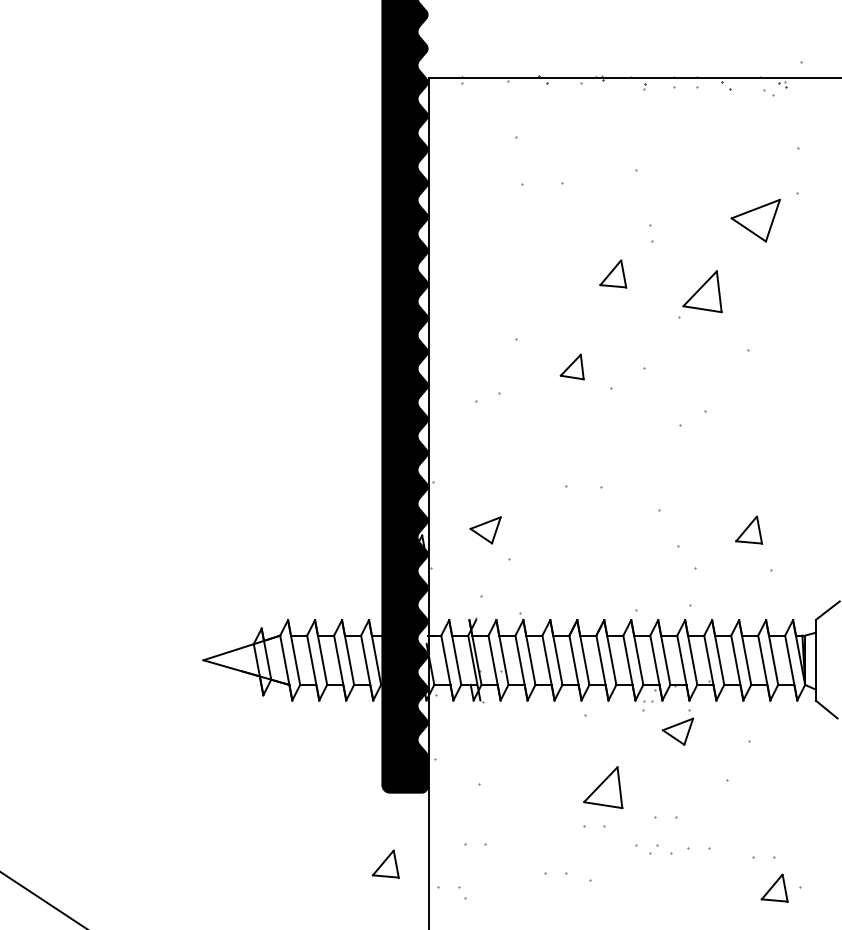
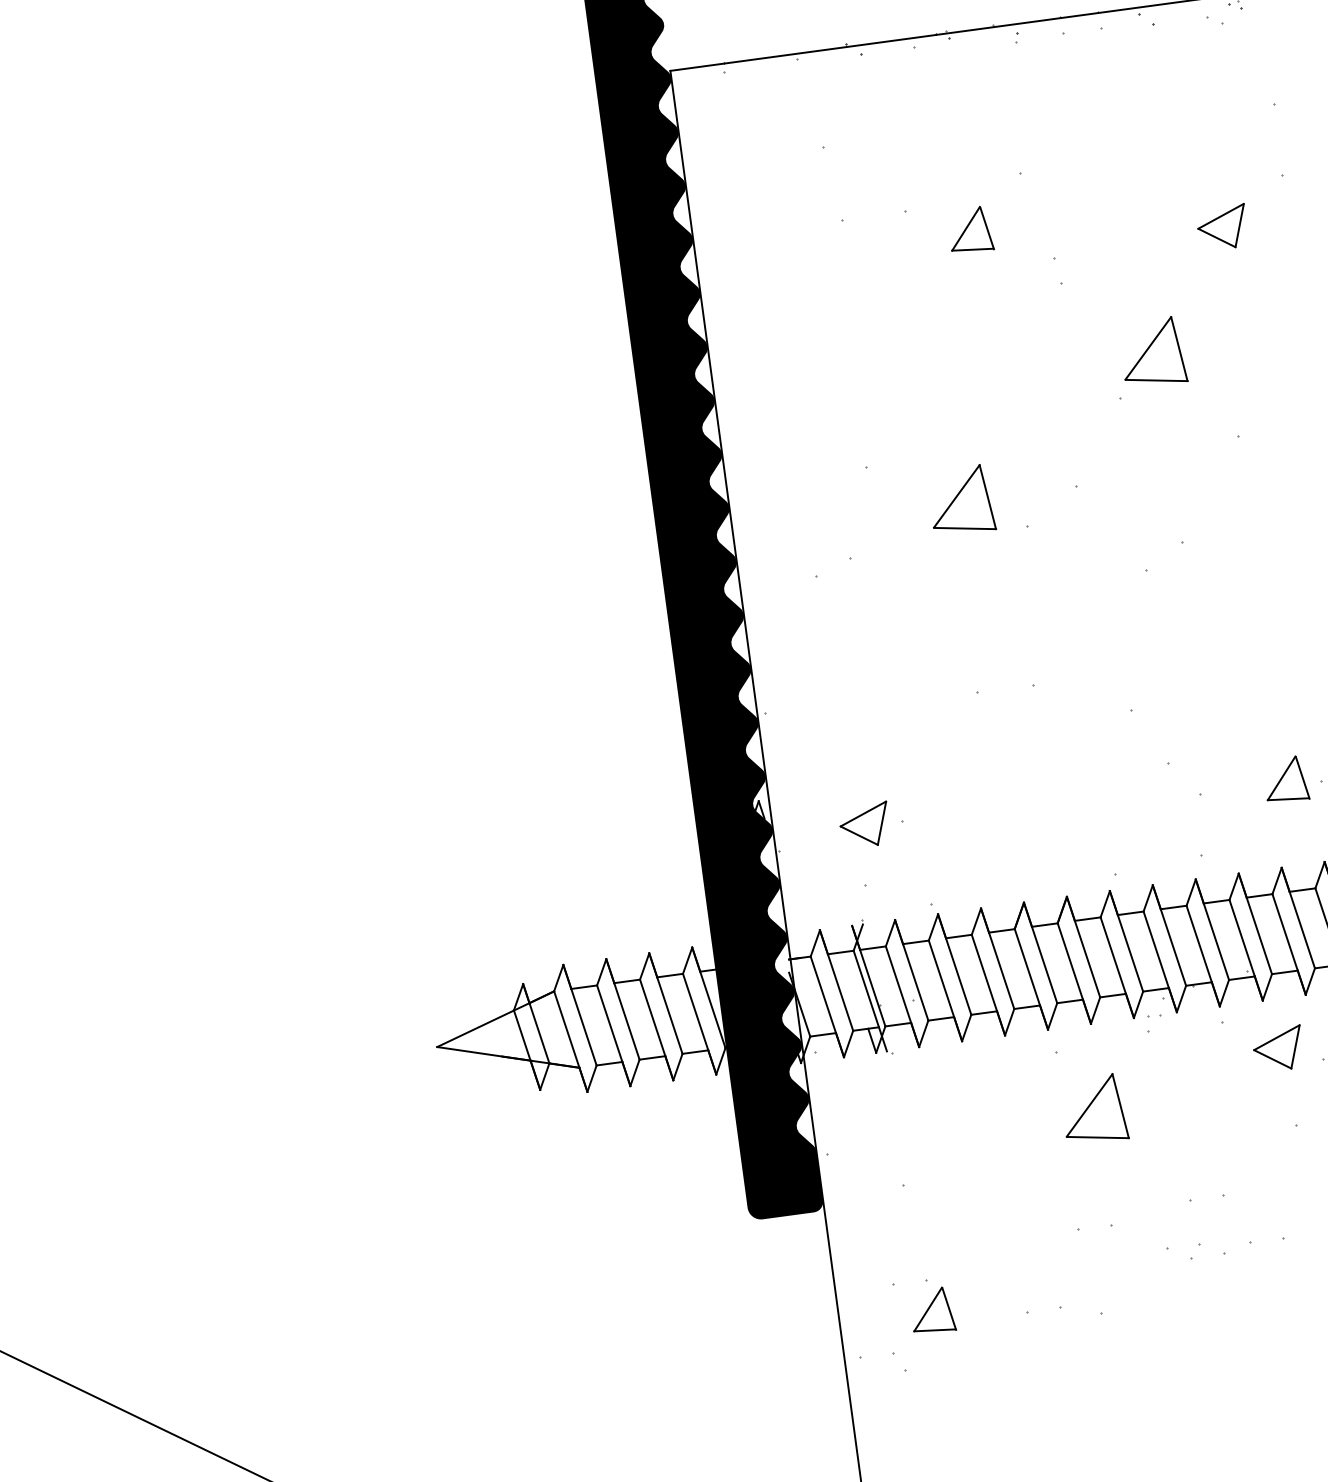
part: (756, 220) -> (1223, 227), size x0.62
part: (613, 273) -> (970, 229), moved
part: (572, 366) -> (961, 499), size x1.67
part: (748, 529) -> (1284, 778), moved
part: (485, 530) -> (864, 825), moved
part: (677, 731) -> (1277, 1048), moved
part: (603, 787) -> (1094, 1109), moved
part: (385, 863) -> (931, 1309), moved

